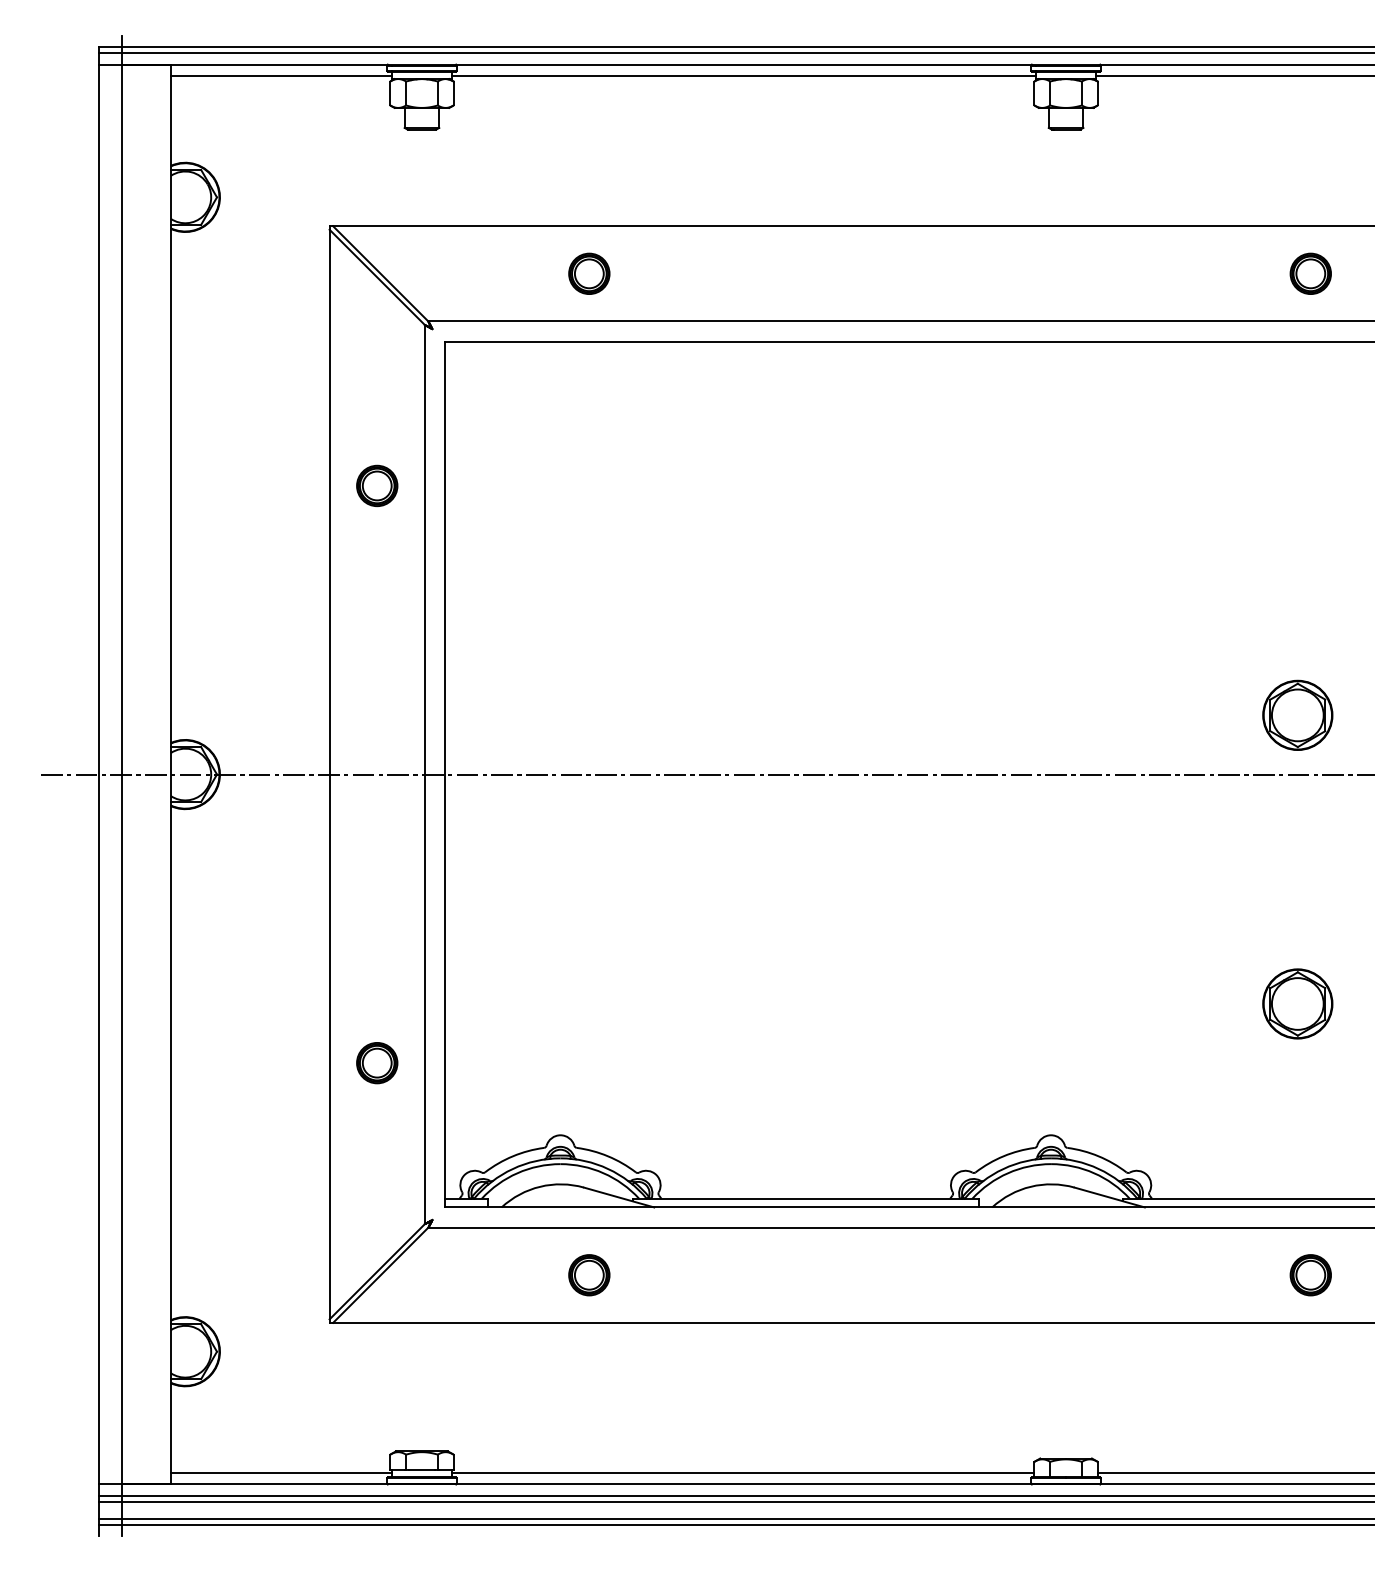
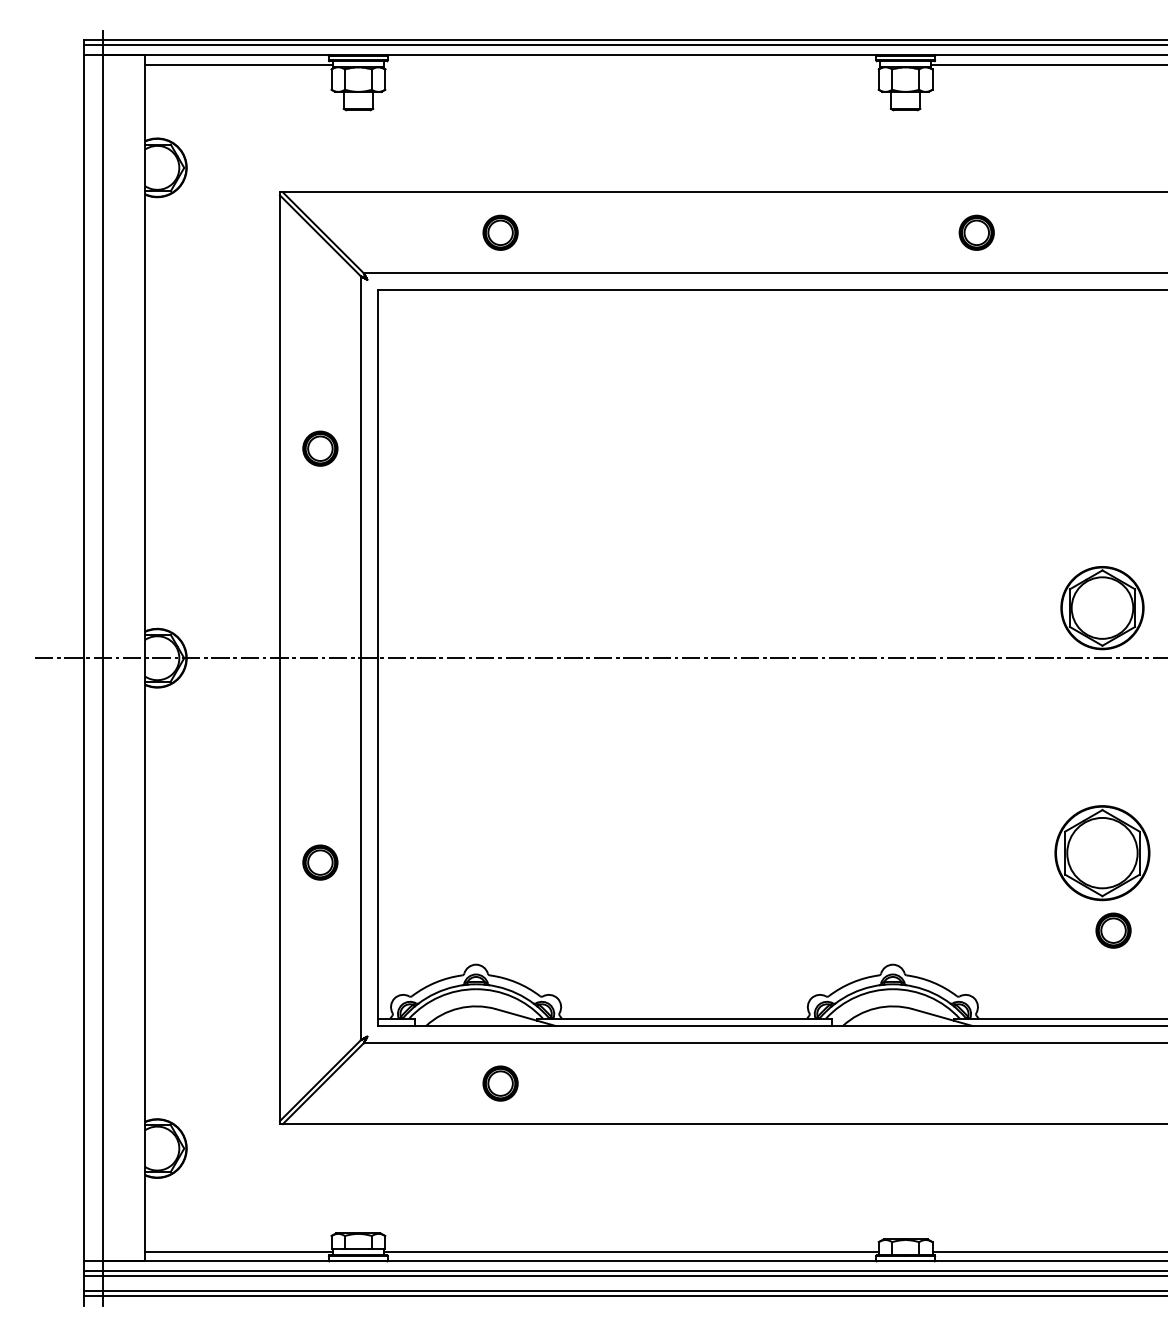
line: (743, 76) -> (631, 65), removed
part: (1310, 273) -> (976, 232), moved
part: (377, 485) -> (320, 448), moved
part: (1297, 714) -> (1102, 607), size x1.4
part: (1297, 1003) -> (1102, 852), size x1.6
part: (377, 1063) -> (320, 862), moved
part: (1310, 1275) -> (1113, 930), moved

